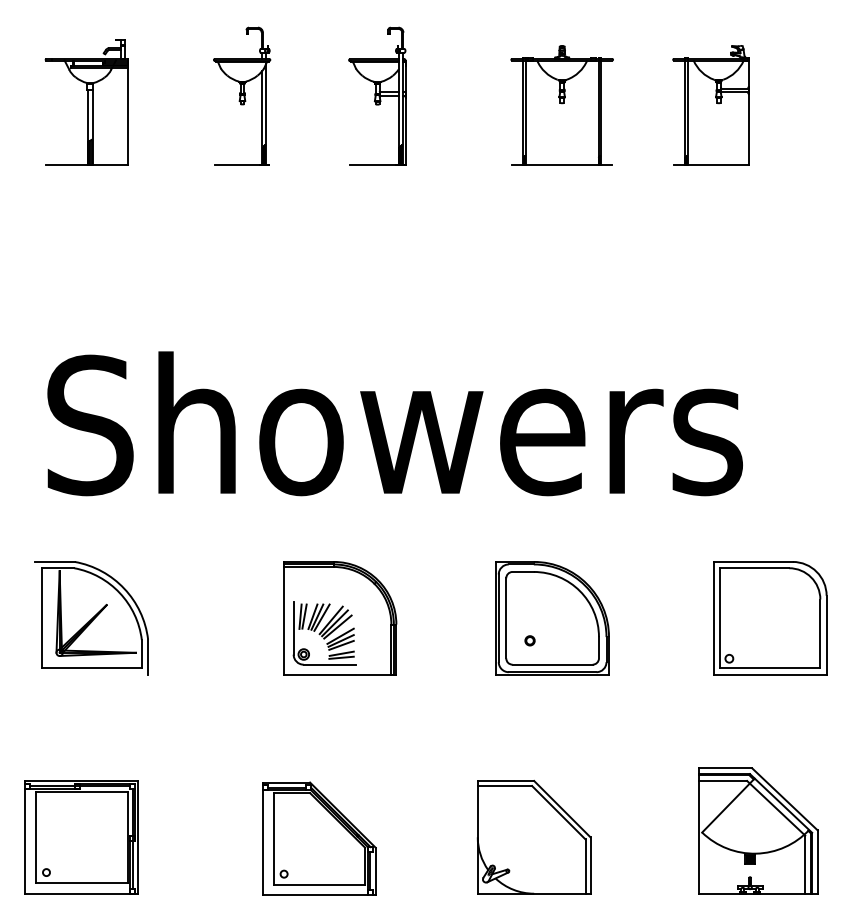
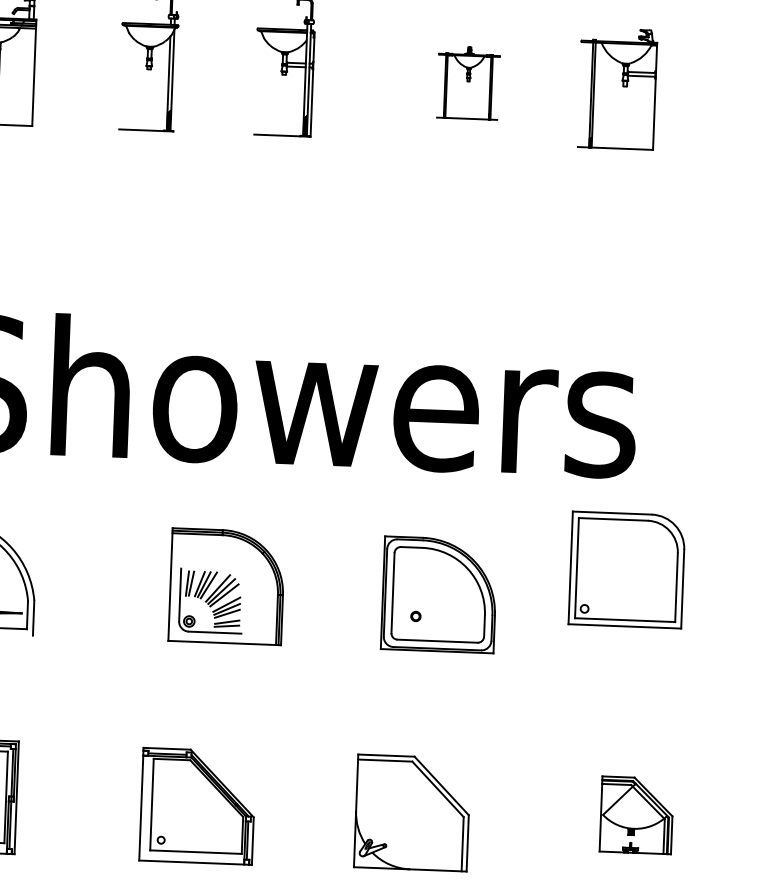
part: (561, 105) -> (467, 82), size x0.6
part: (770, 618) -> (627, 570), moved
part: (758, 830) -> (636, 814), size x0.6

